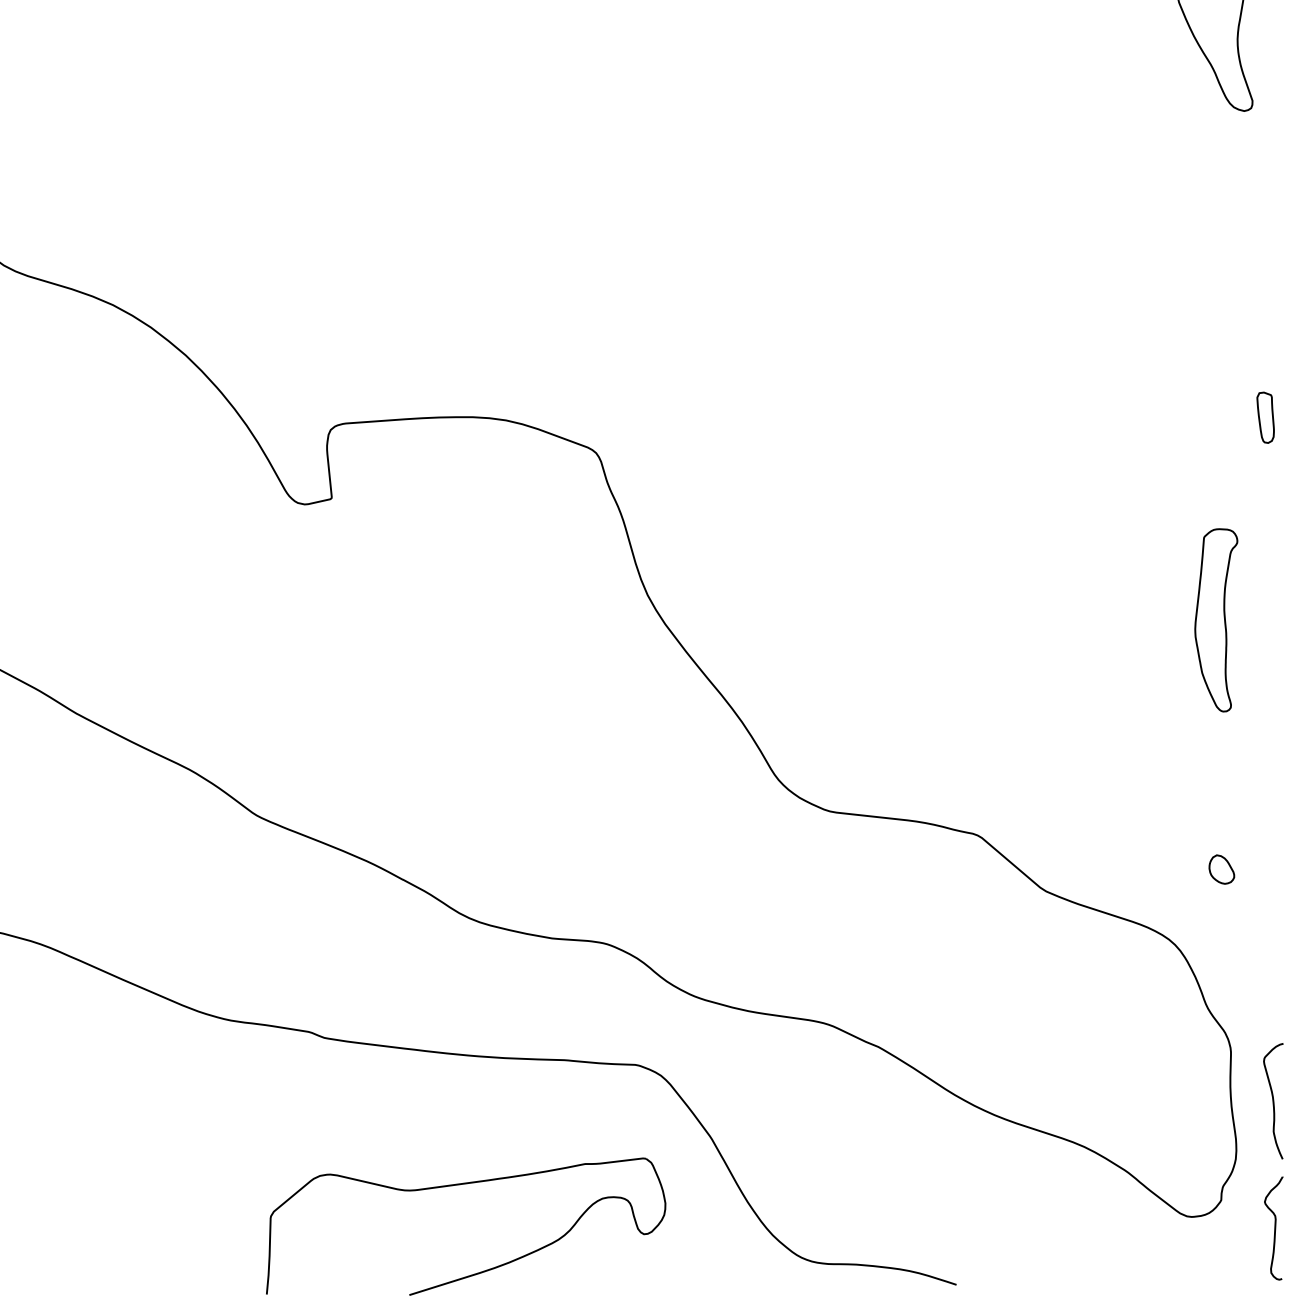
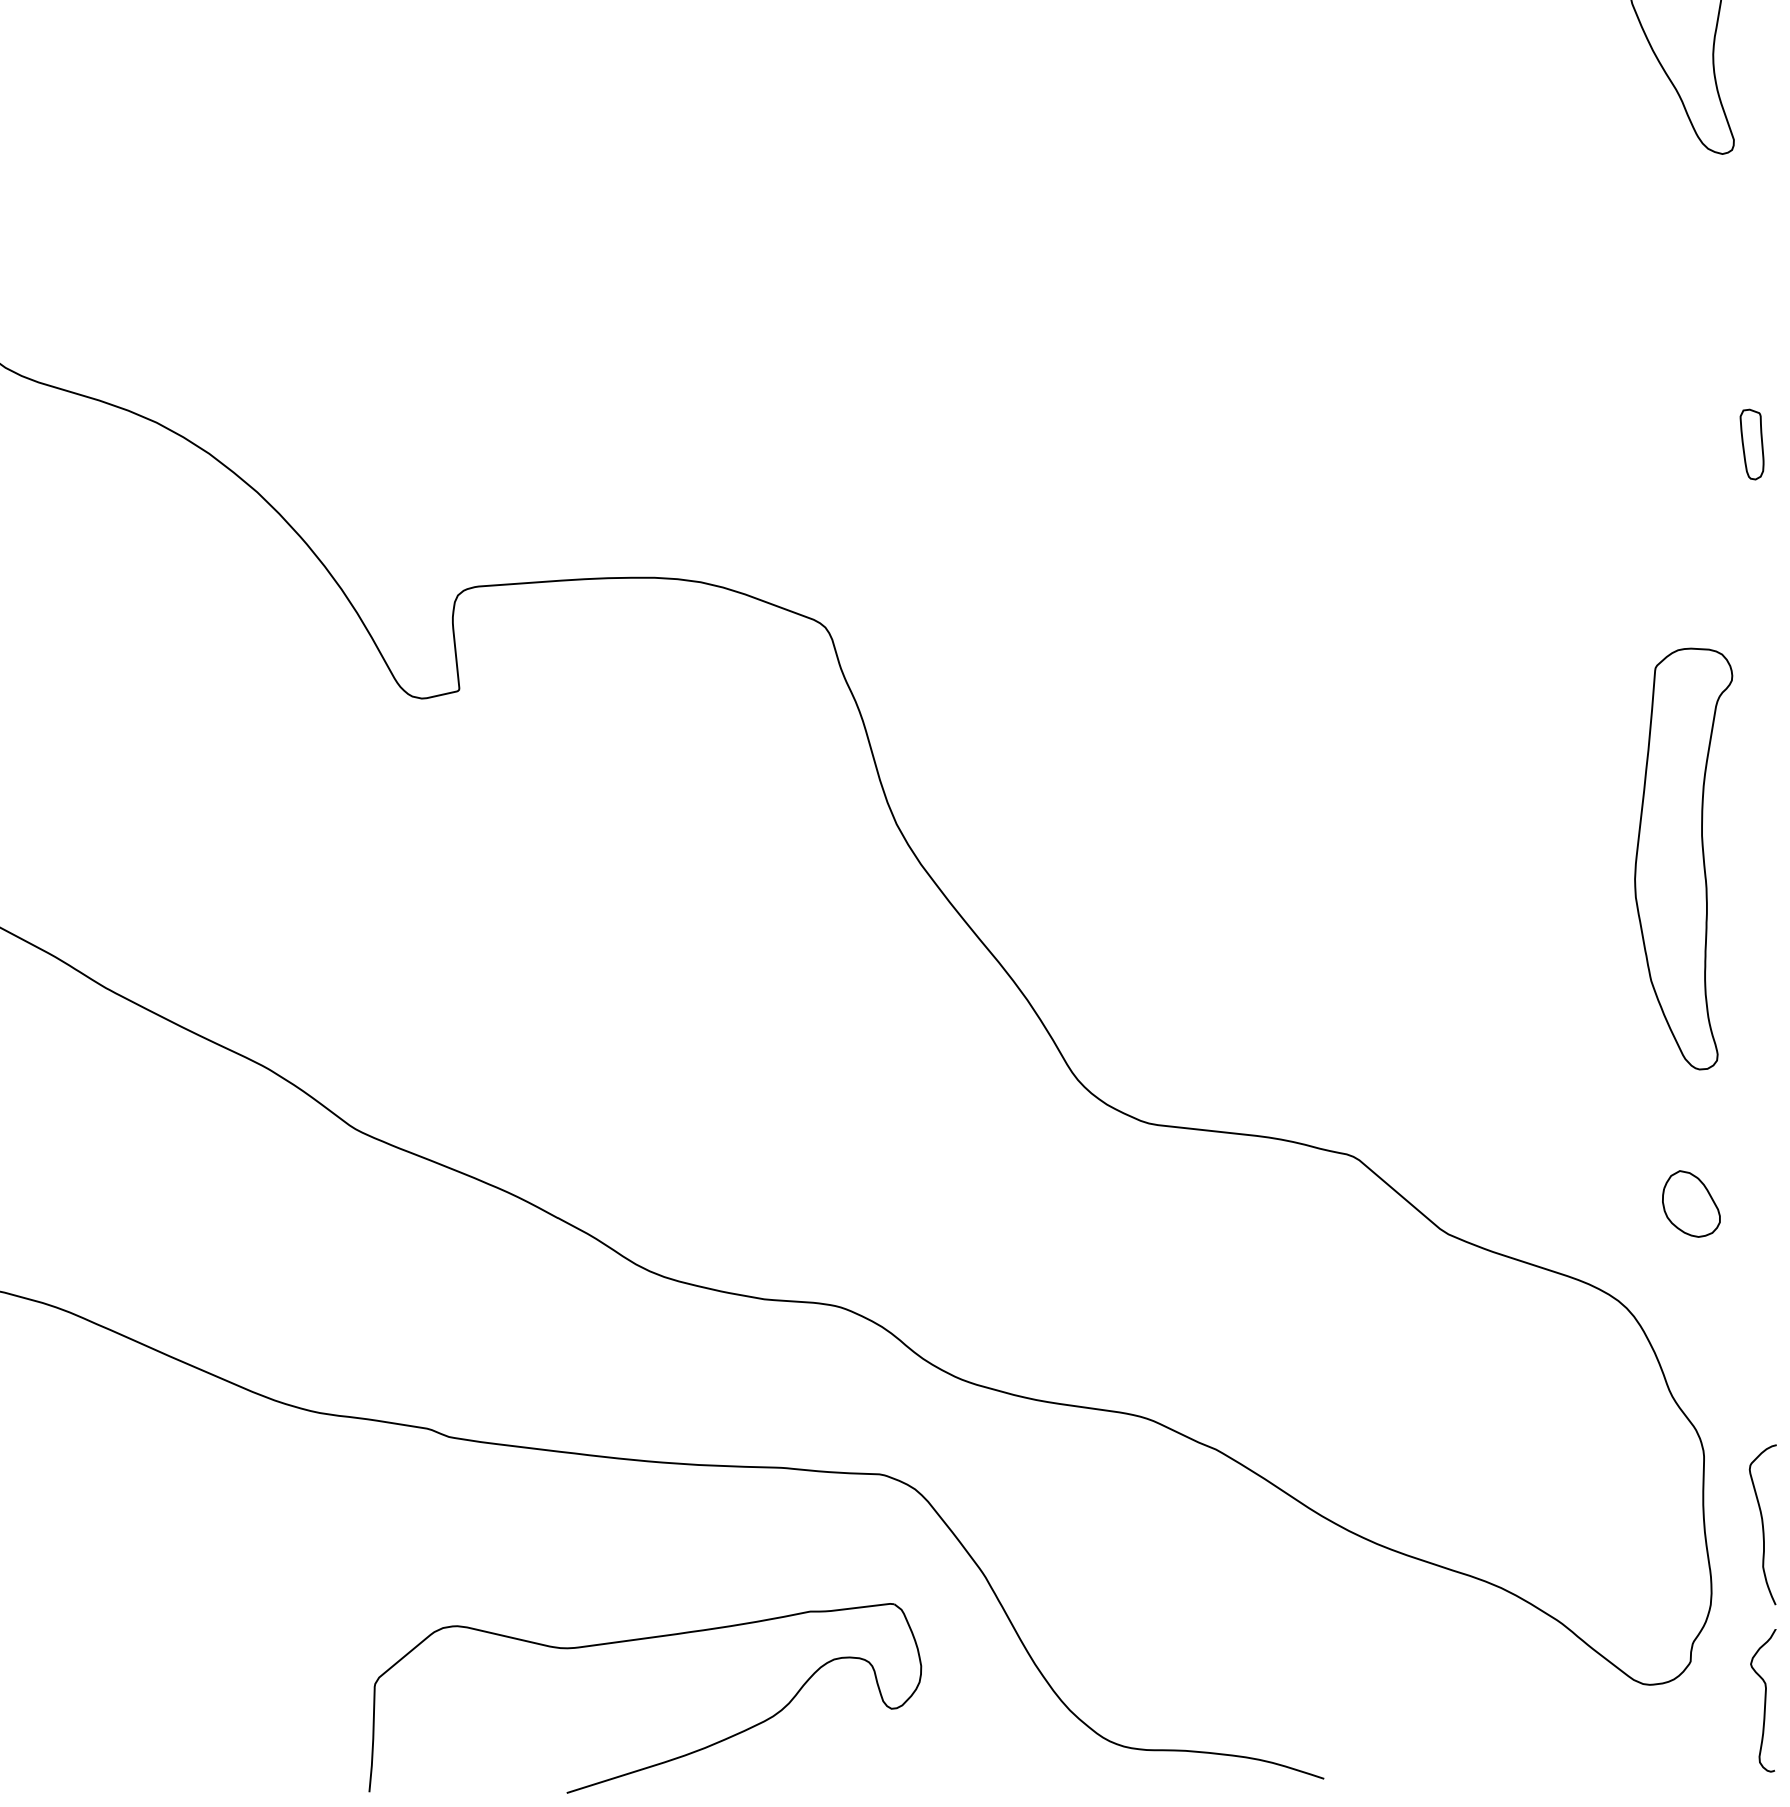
part: (1265, 417) -> (1751, 444), moved
part: (1216, 619) -> (1683, 858), size x1.67
part: (1221, 869) -> (1691, 1203), size x1.67

